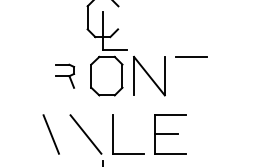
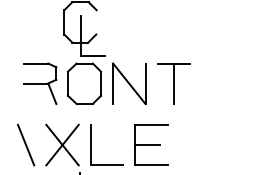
line: (191, 75) -> (173, 83), added
part: (64, 76) -> (39, 84), size x1.67
line: (85, 134) -> (62, 145), added

